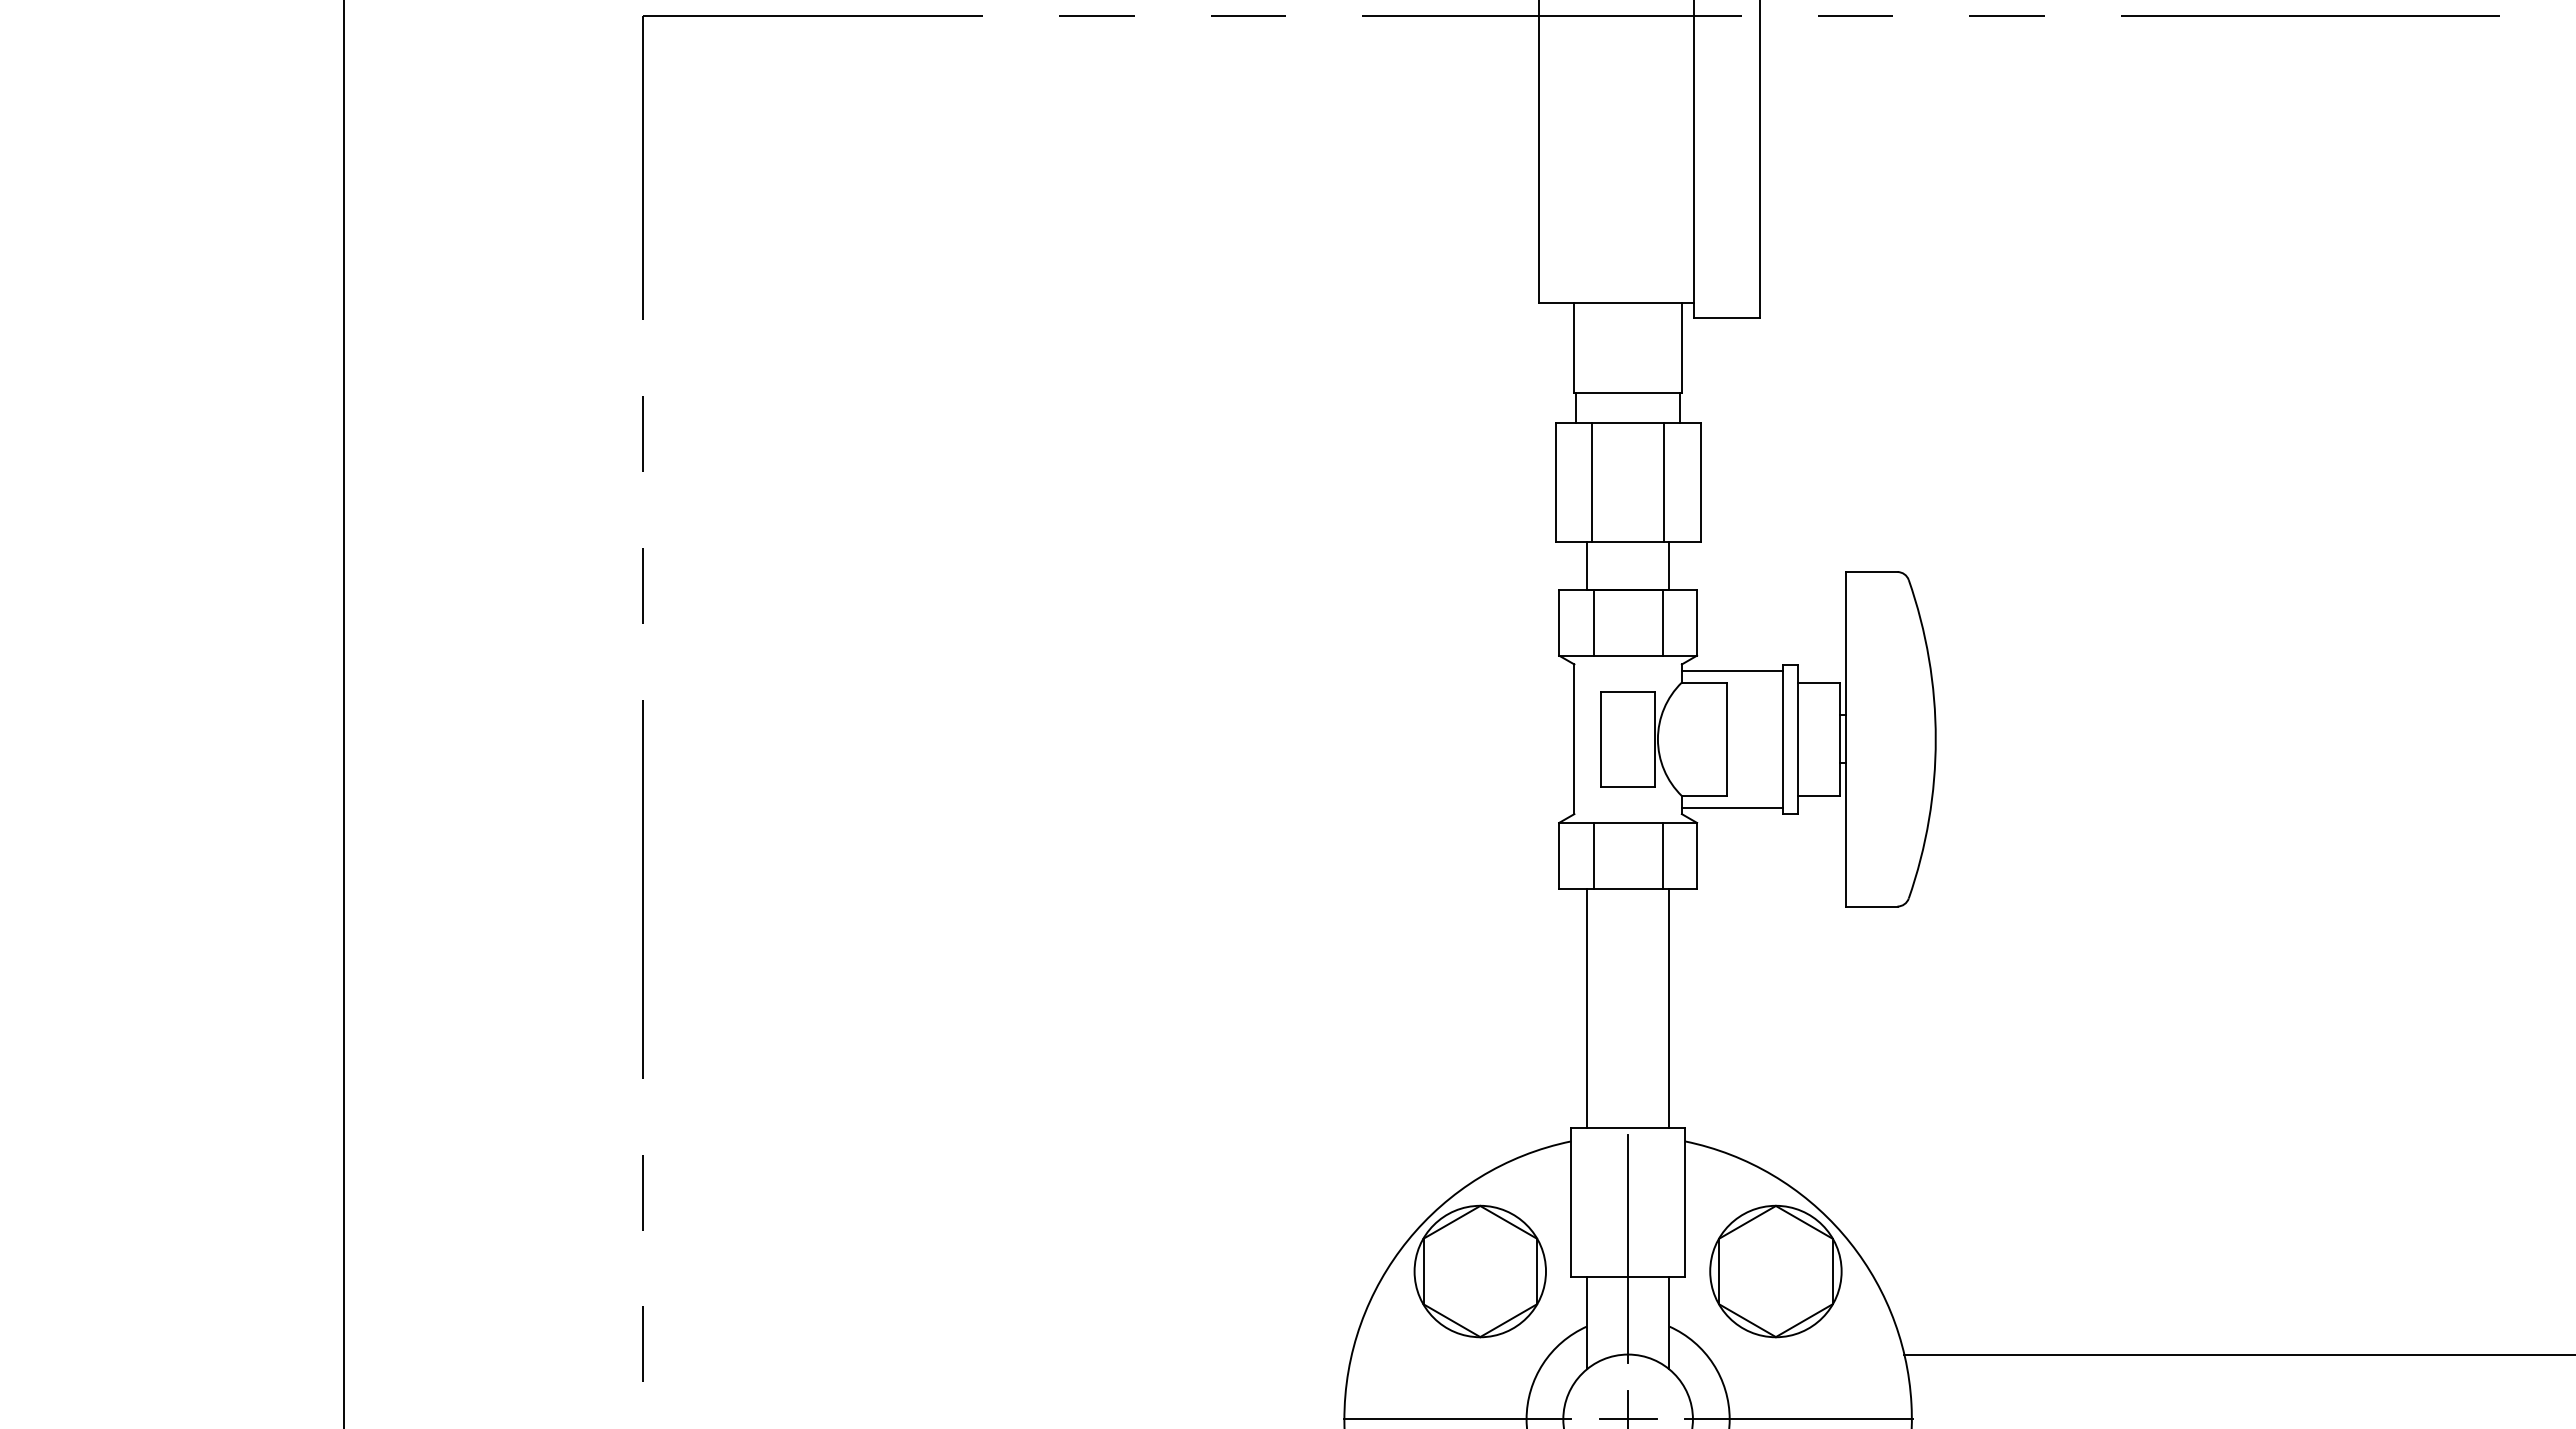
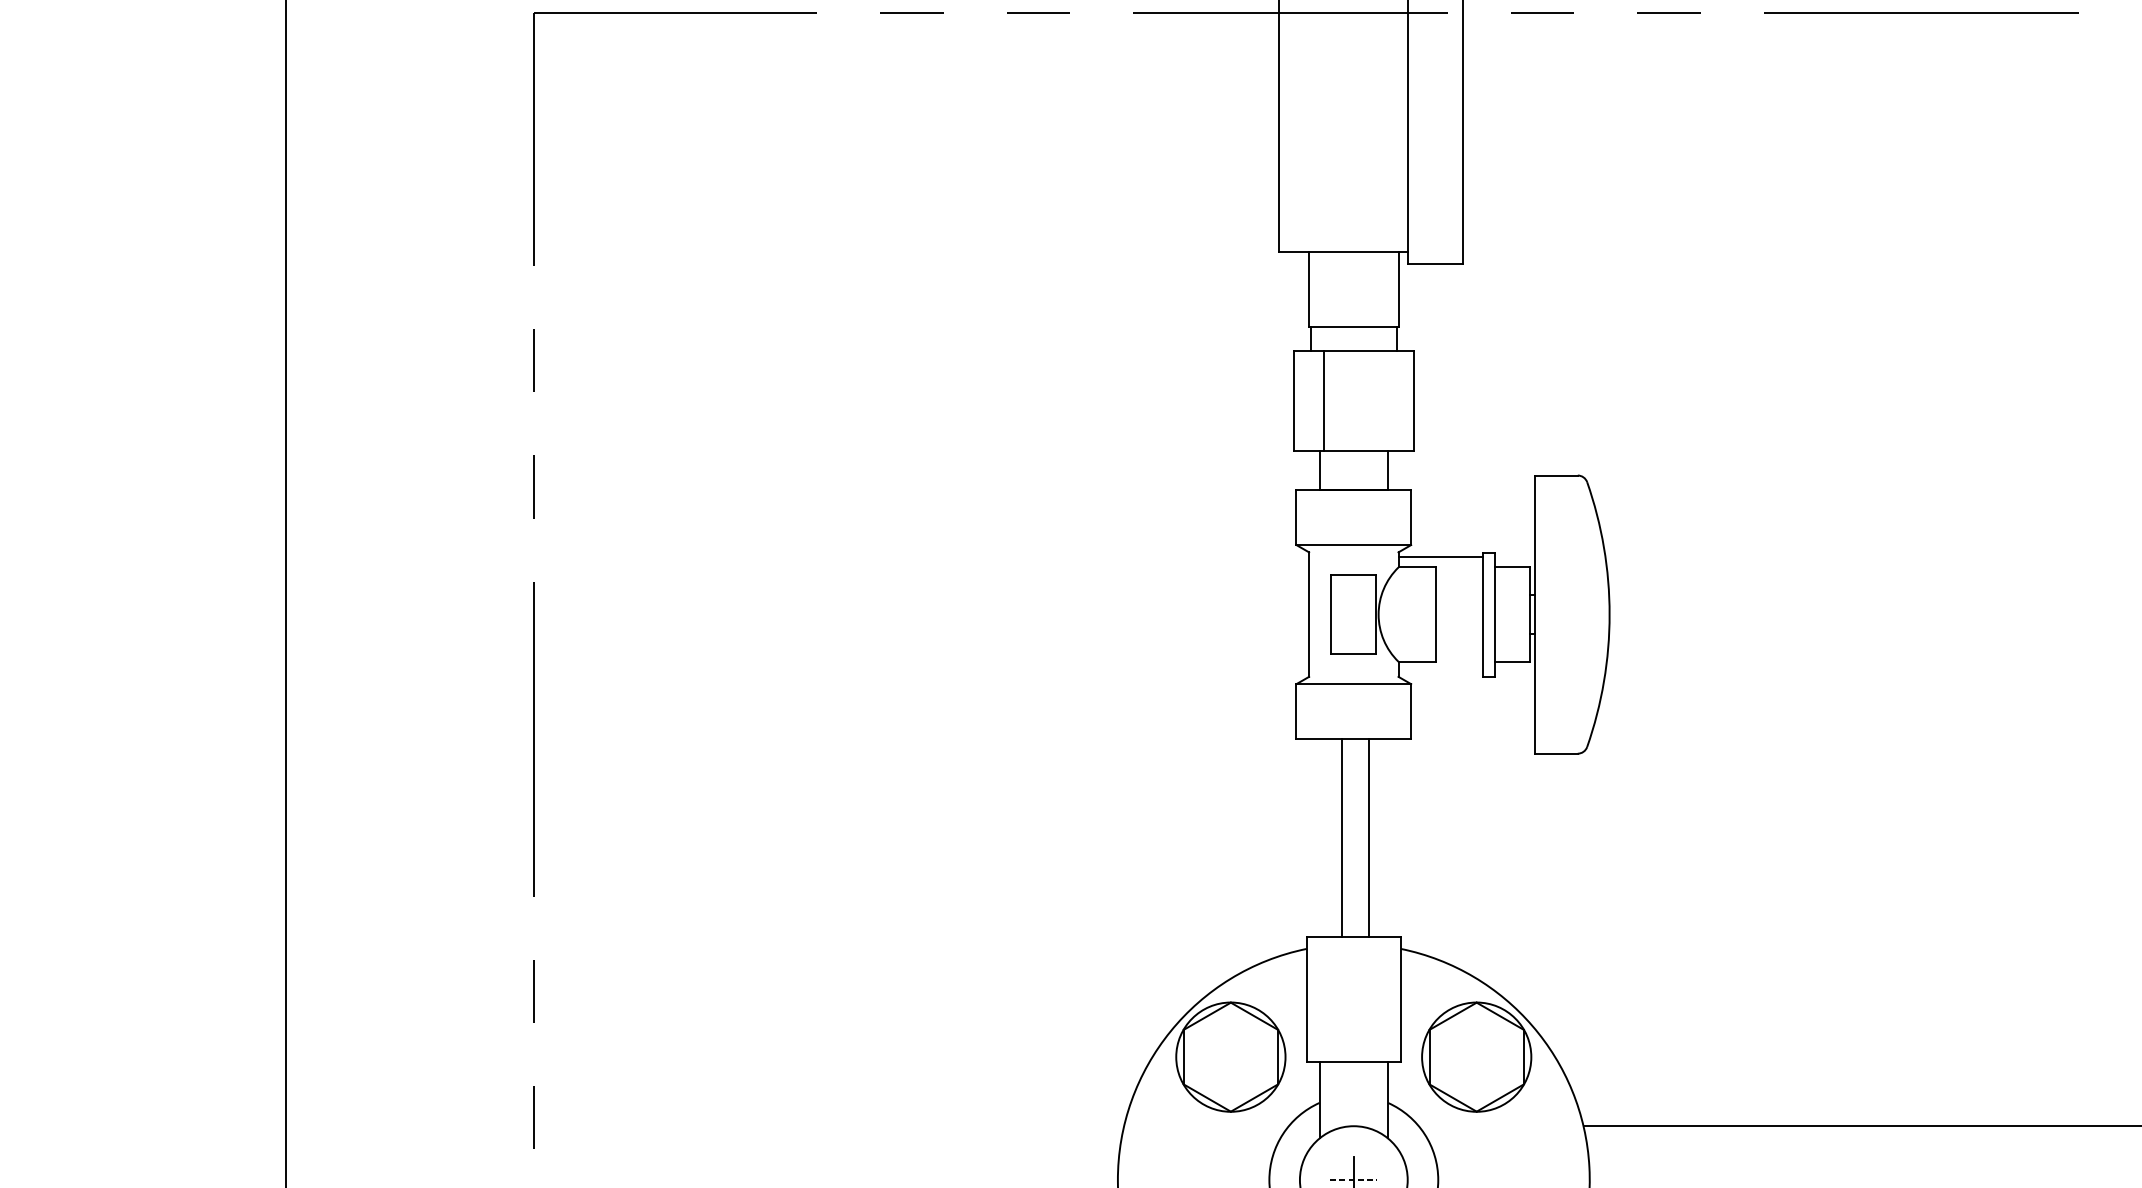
line: (1664, 482) -> (1384, 401), removed
line: (1593, 622) -> (1325, 517), removed
line: (1662, 622) -> (1382, 517), removed
line: (1732, 807) -> (1440, 671), removed
line: (1593, 855) -> (1325, 711), removed
line: (1662, 855) -> (1382, 711), removed
line: (1586, 1007) -> (1368, 837), moved
line: (1669, 1007) -> (1342, 837), moved
line: (1628, 1248) -> (1354, 1038), removed
line: (1457, 1419) -> (1211, 1180), removed
line: (1628, 1419) -> (1354, 1180), solid -> dashed
line: (1798, 1419) -> (1495, 1180), removed

